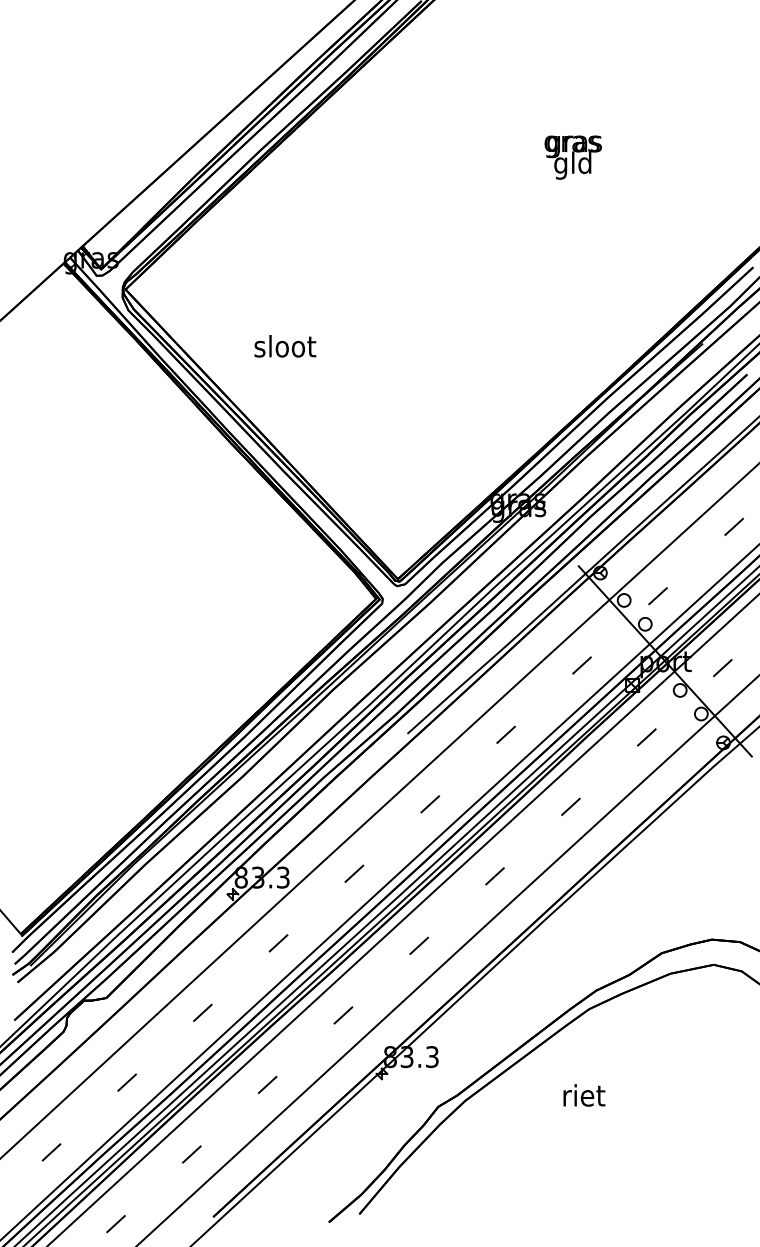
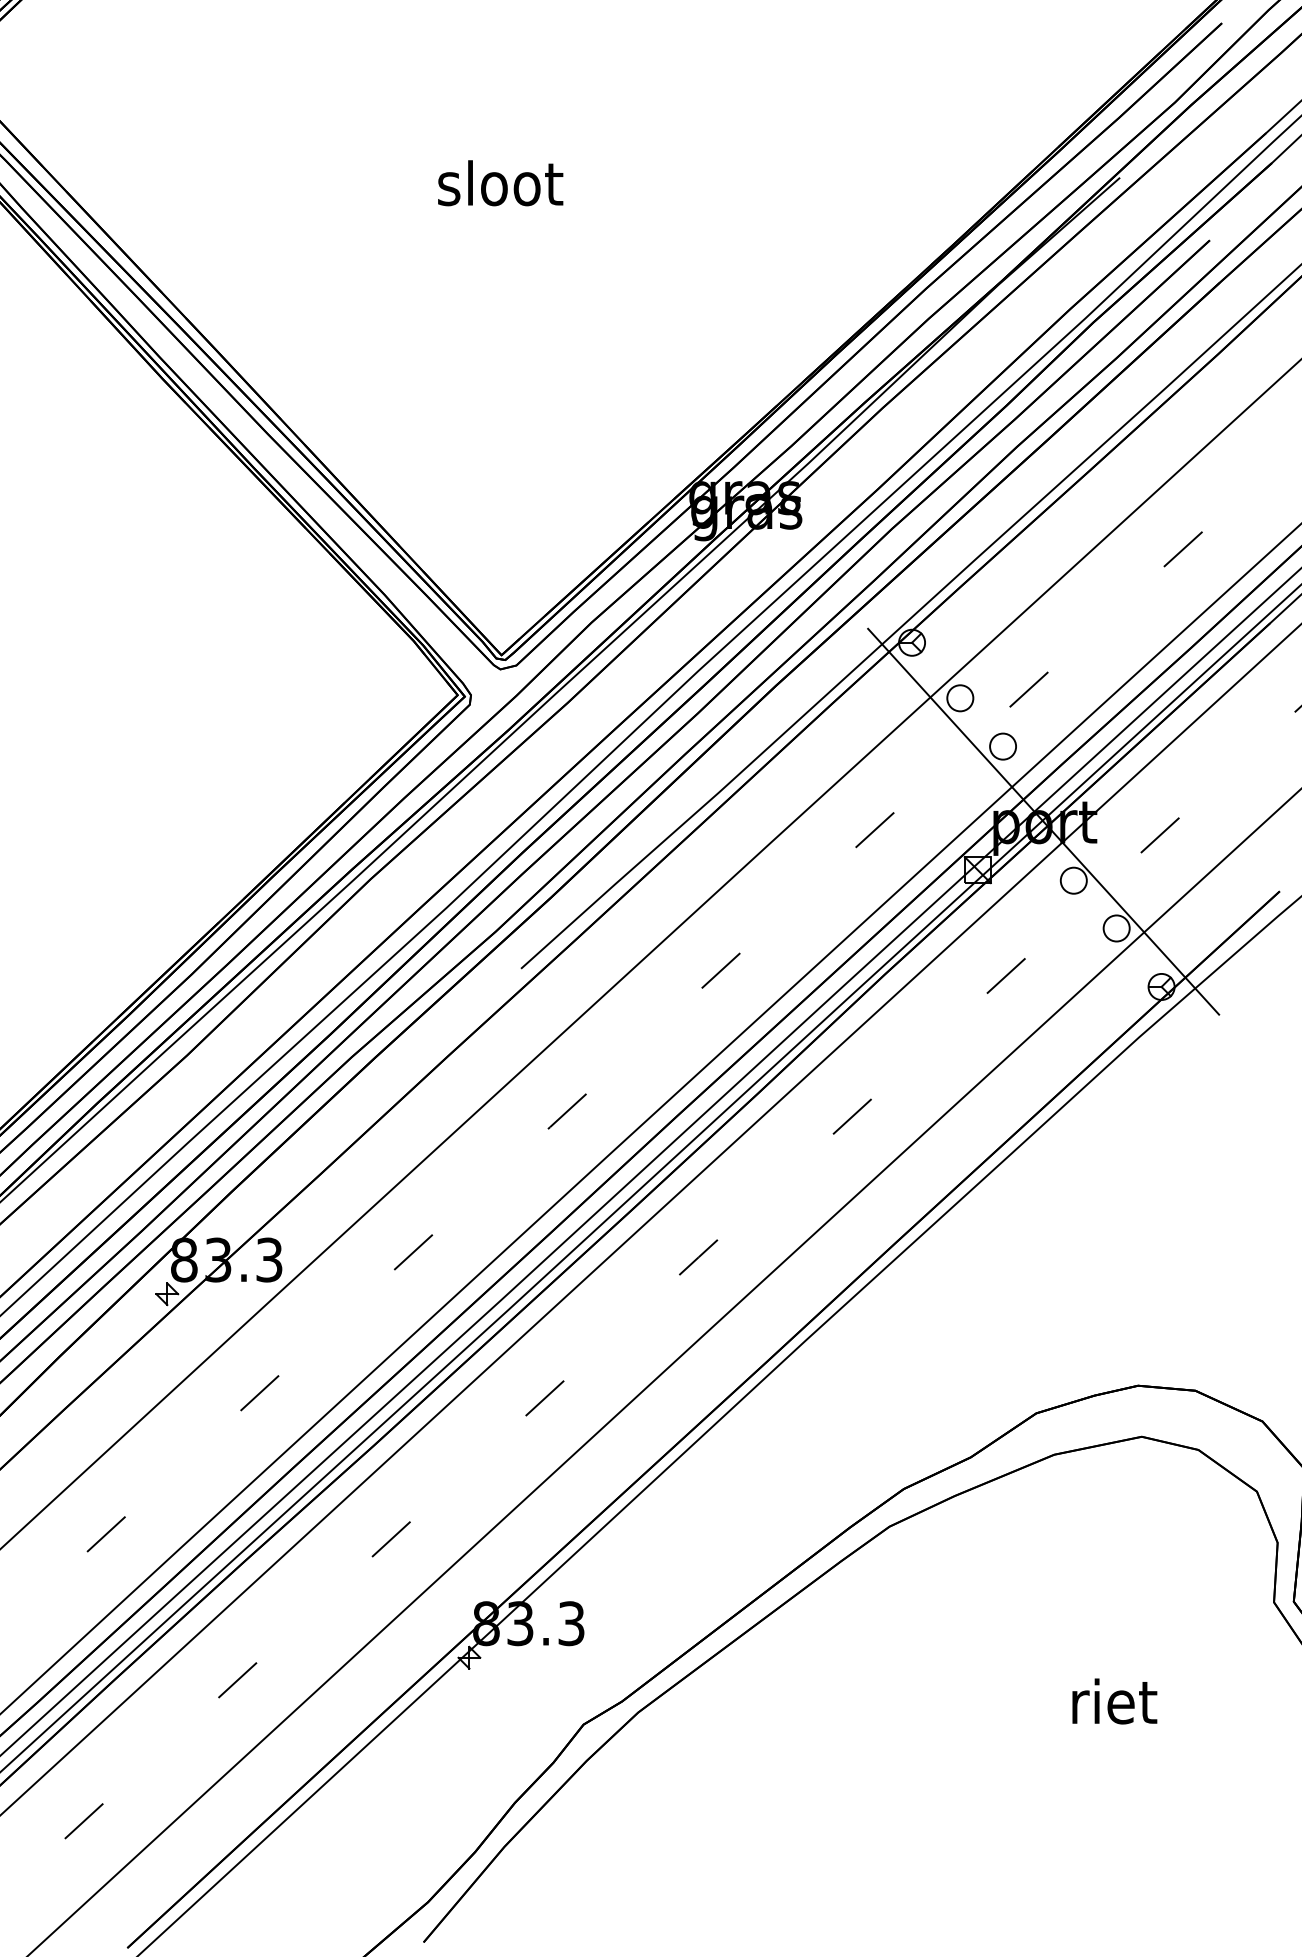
text: (285, 346) -> (500, 183), moved
text: (584, 1095) -> (1114, 1701), moved

